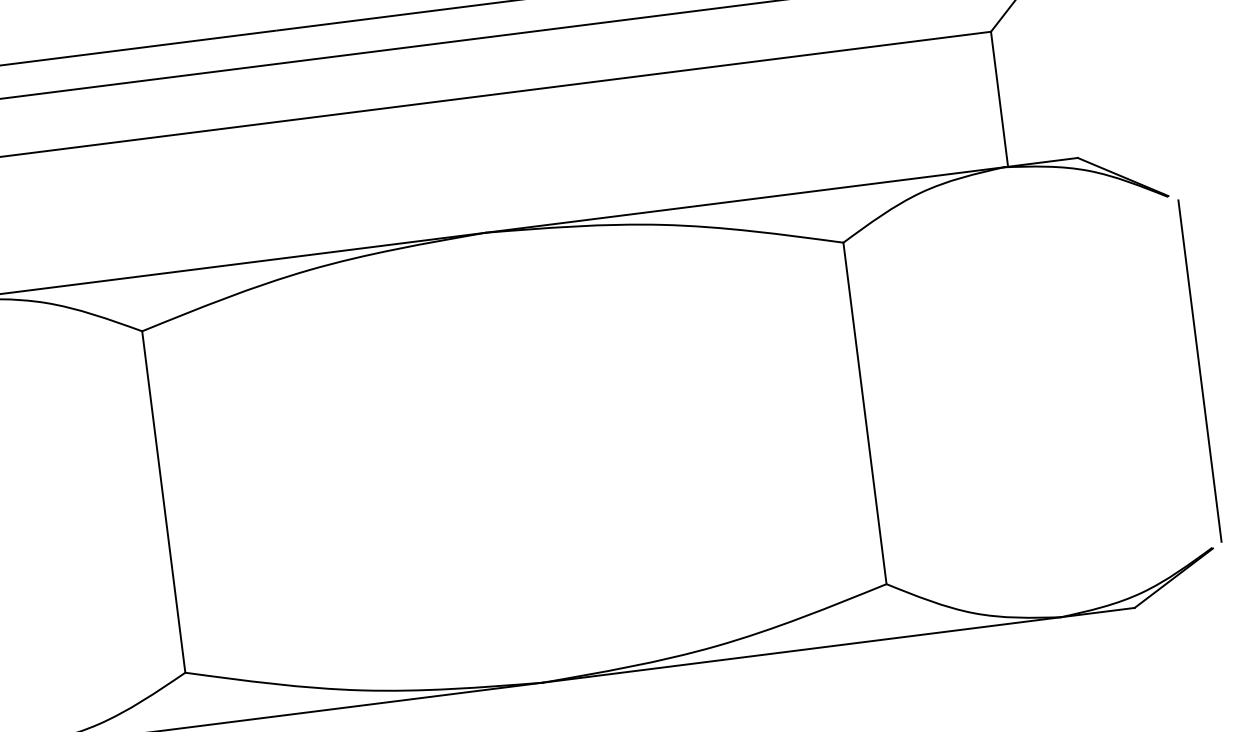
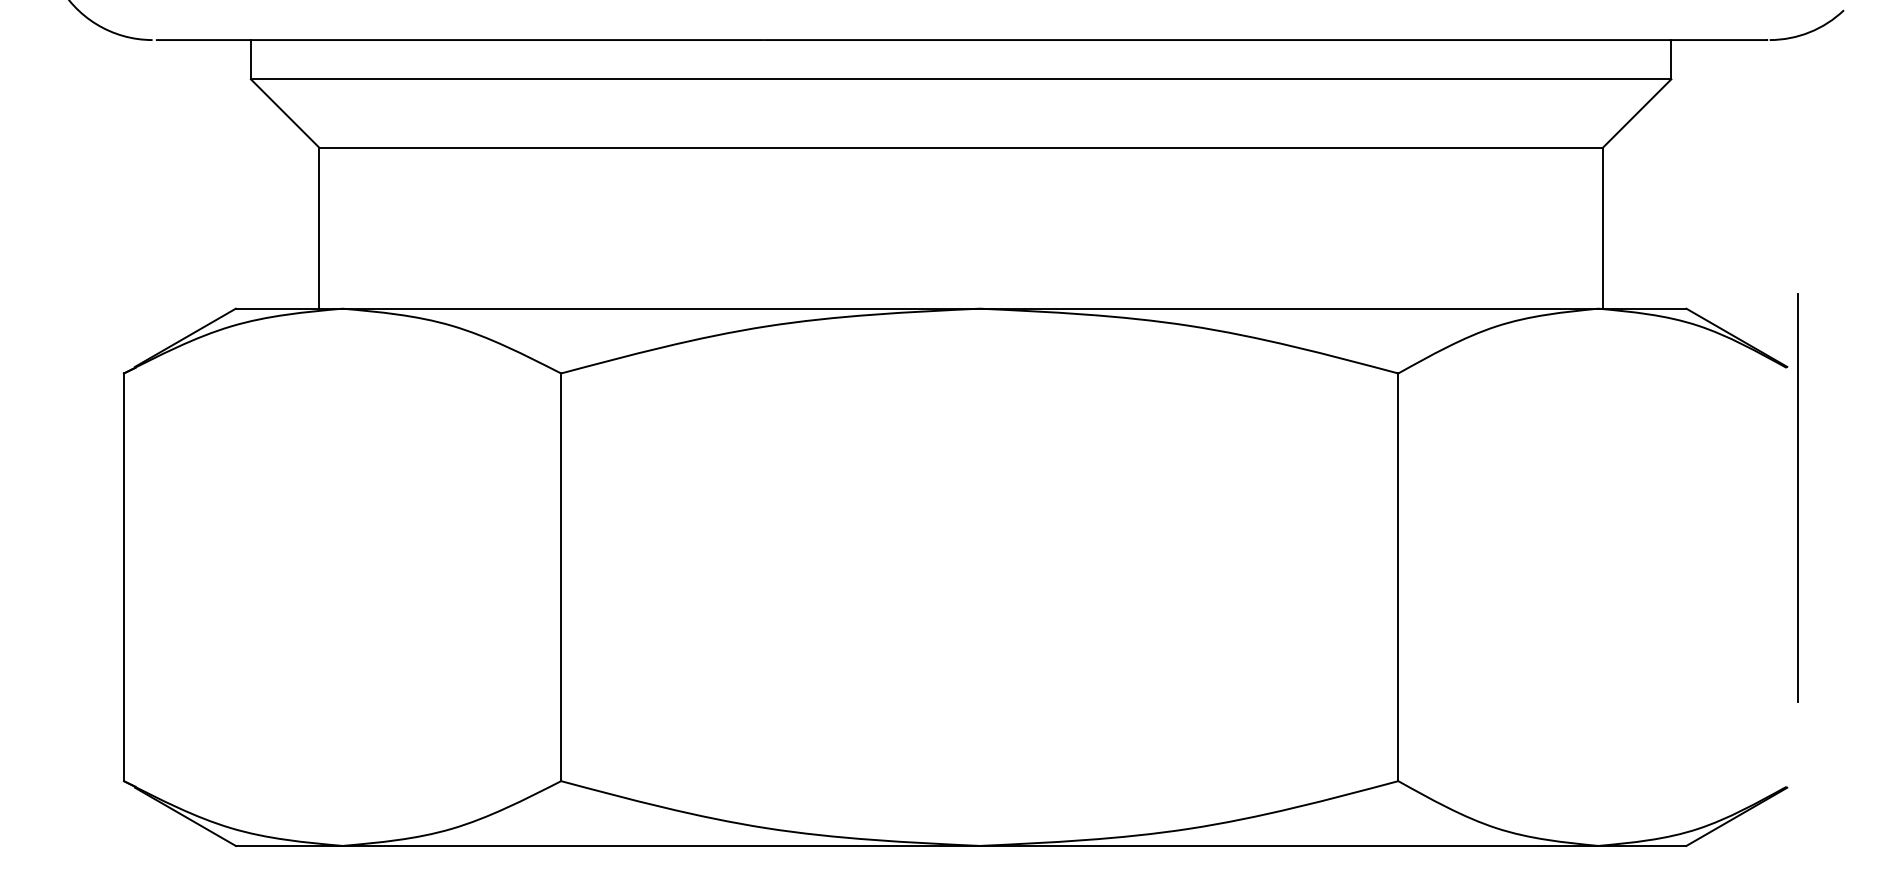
line: (1199, 370) -> (1797, 497), moved

